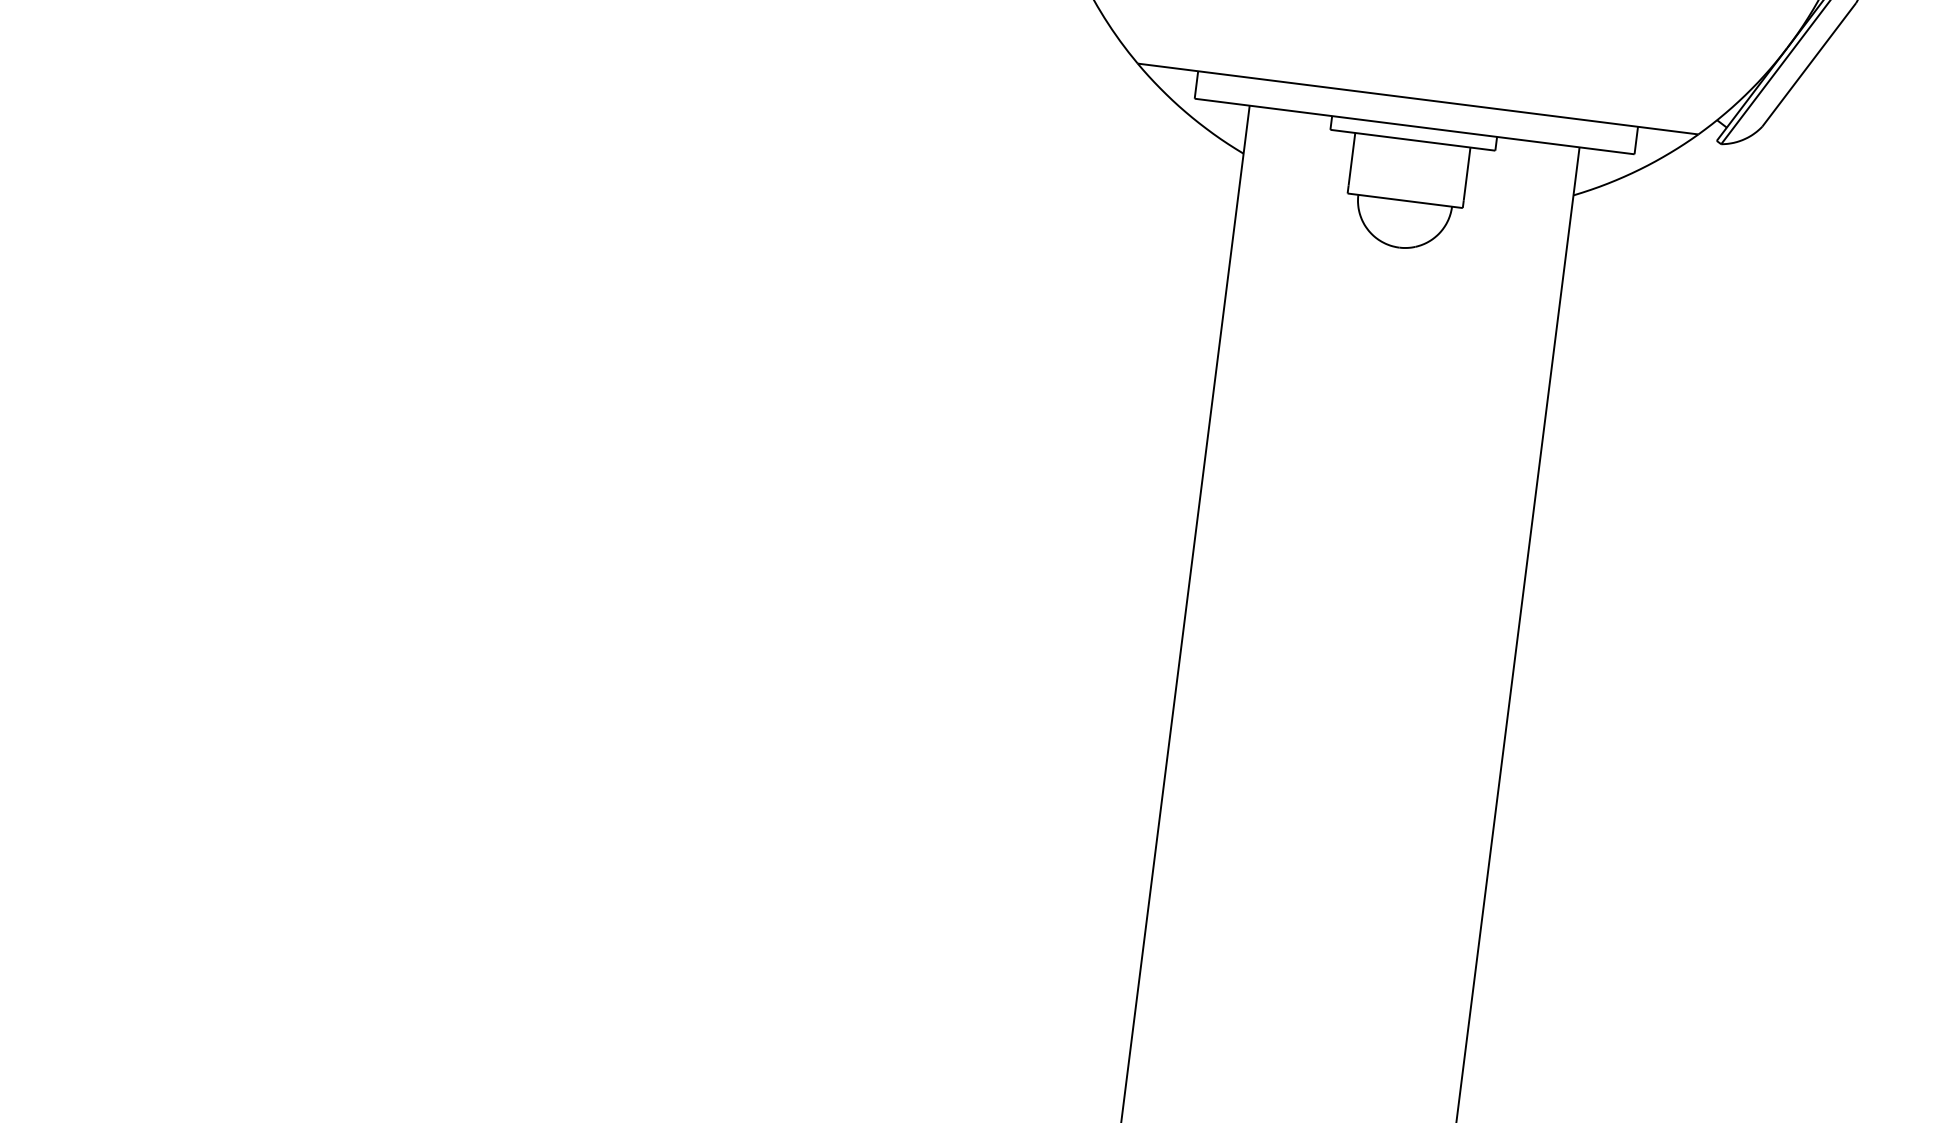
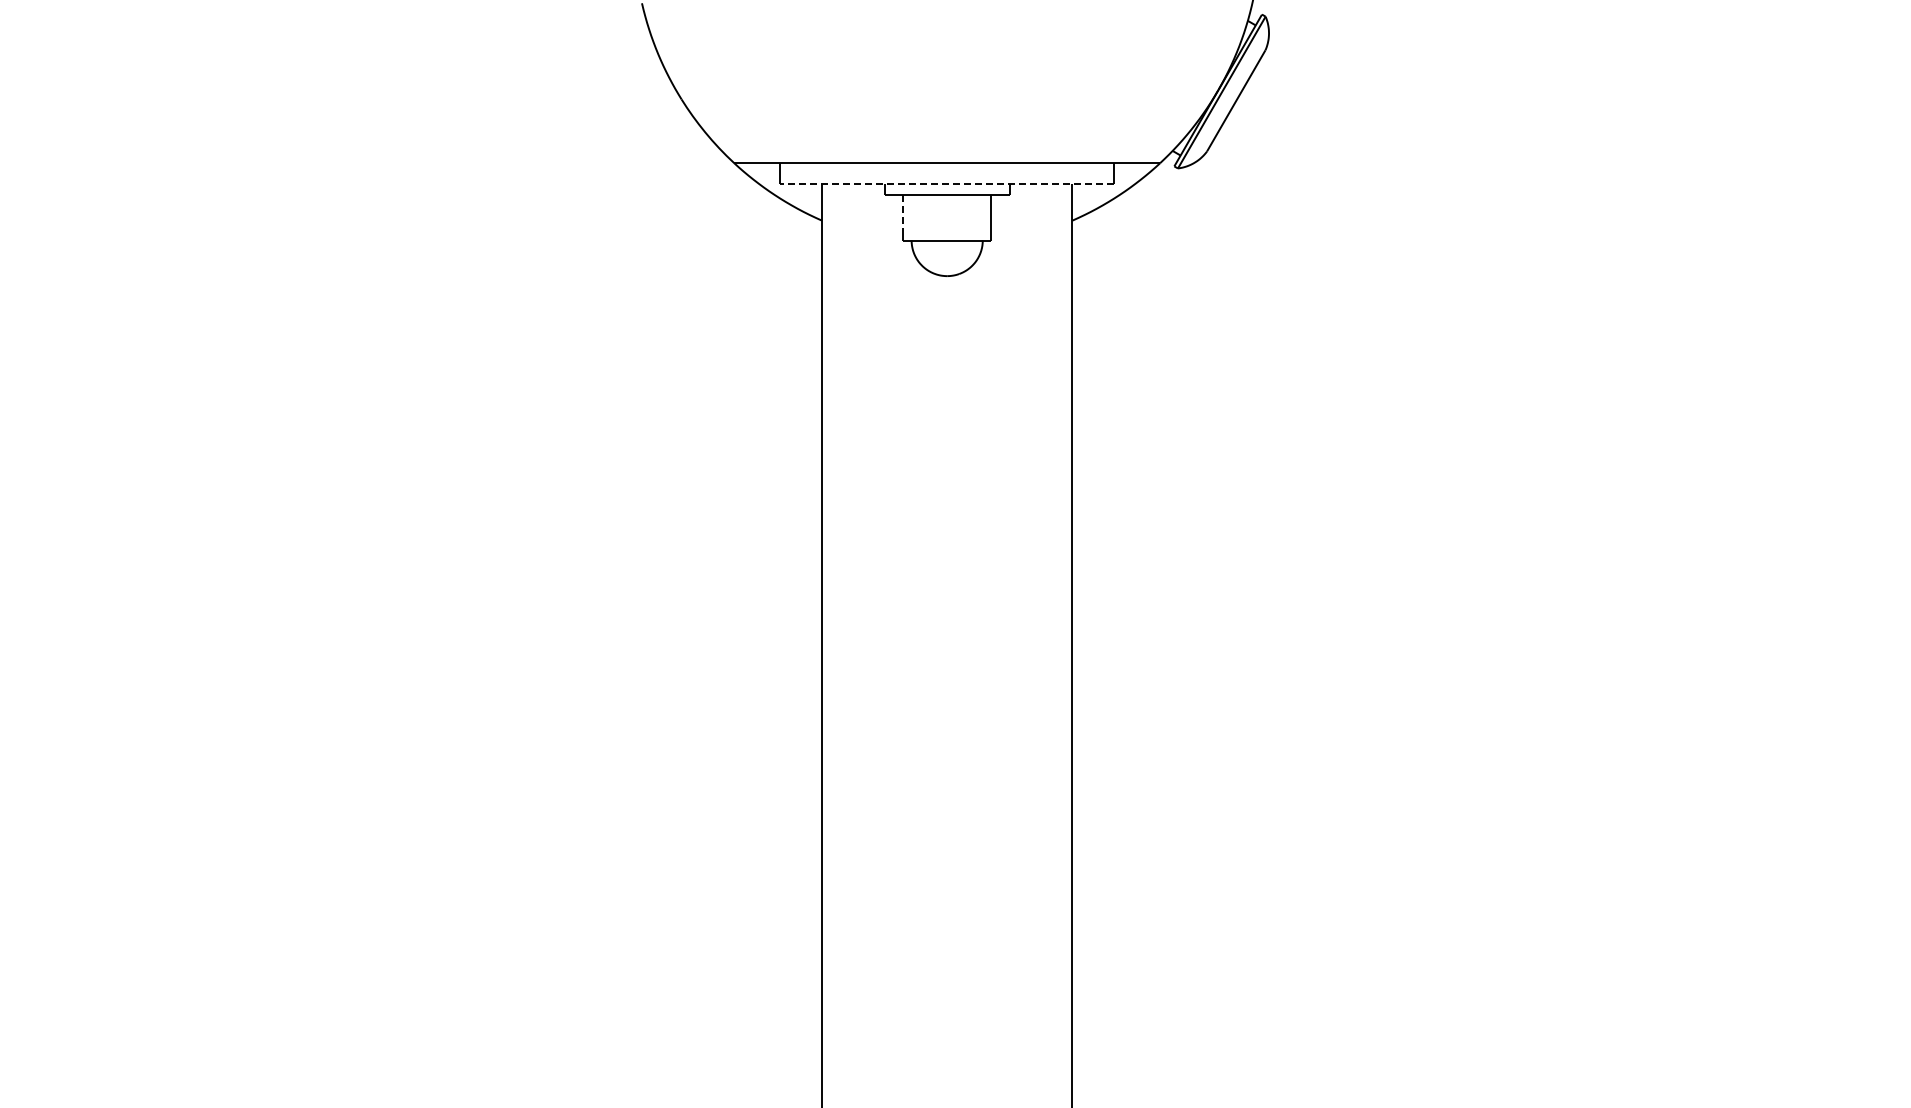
line: (1414, 126) -> (947, 184), solid -> dashed
line: (1351, 160) -> (903, 215), solid -> dashed

